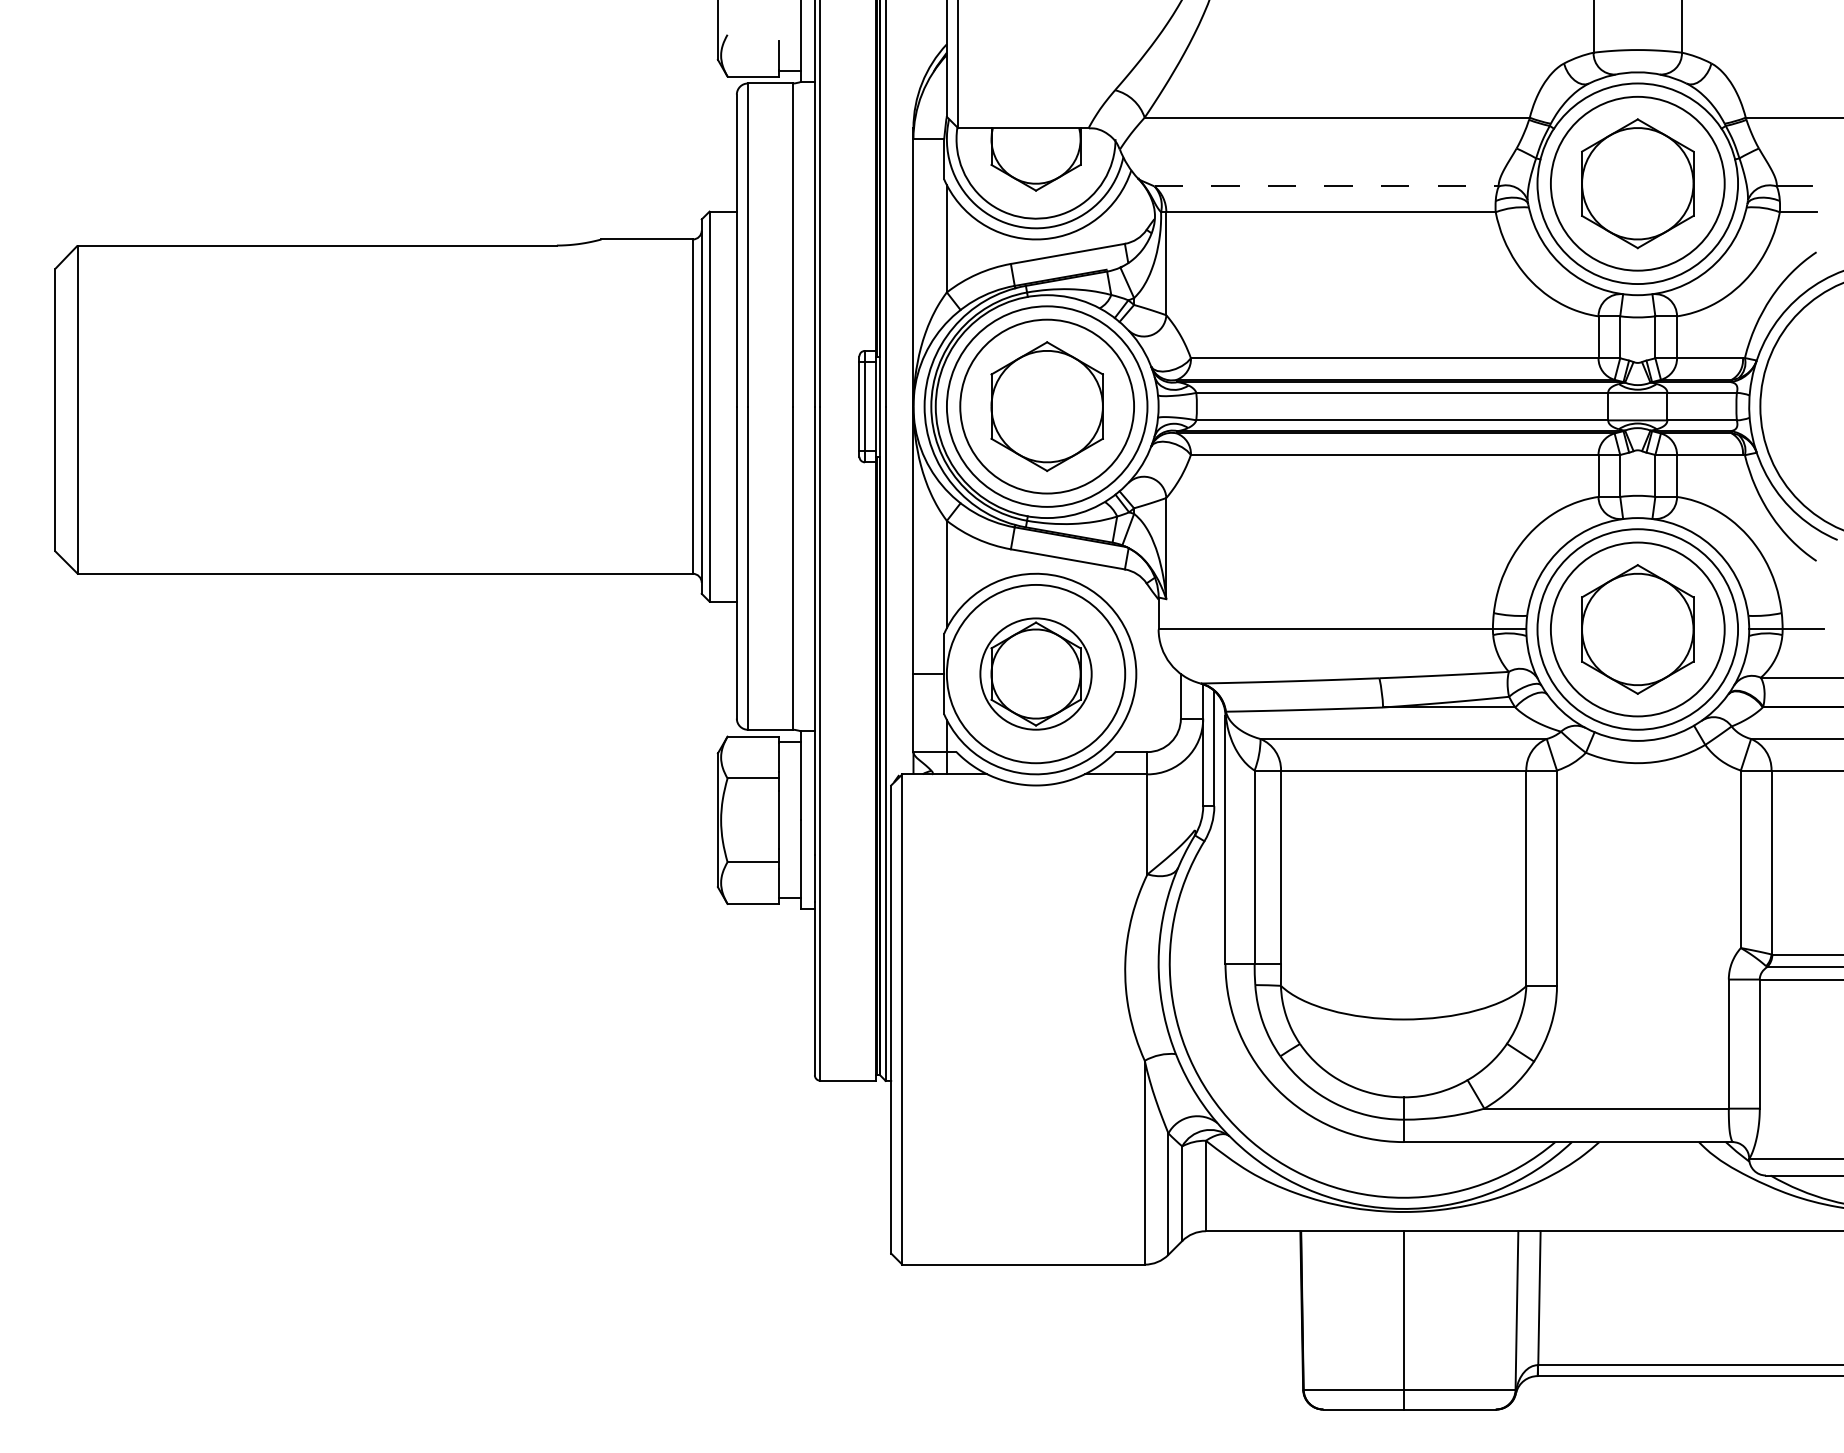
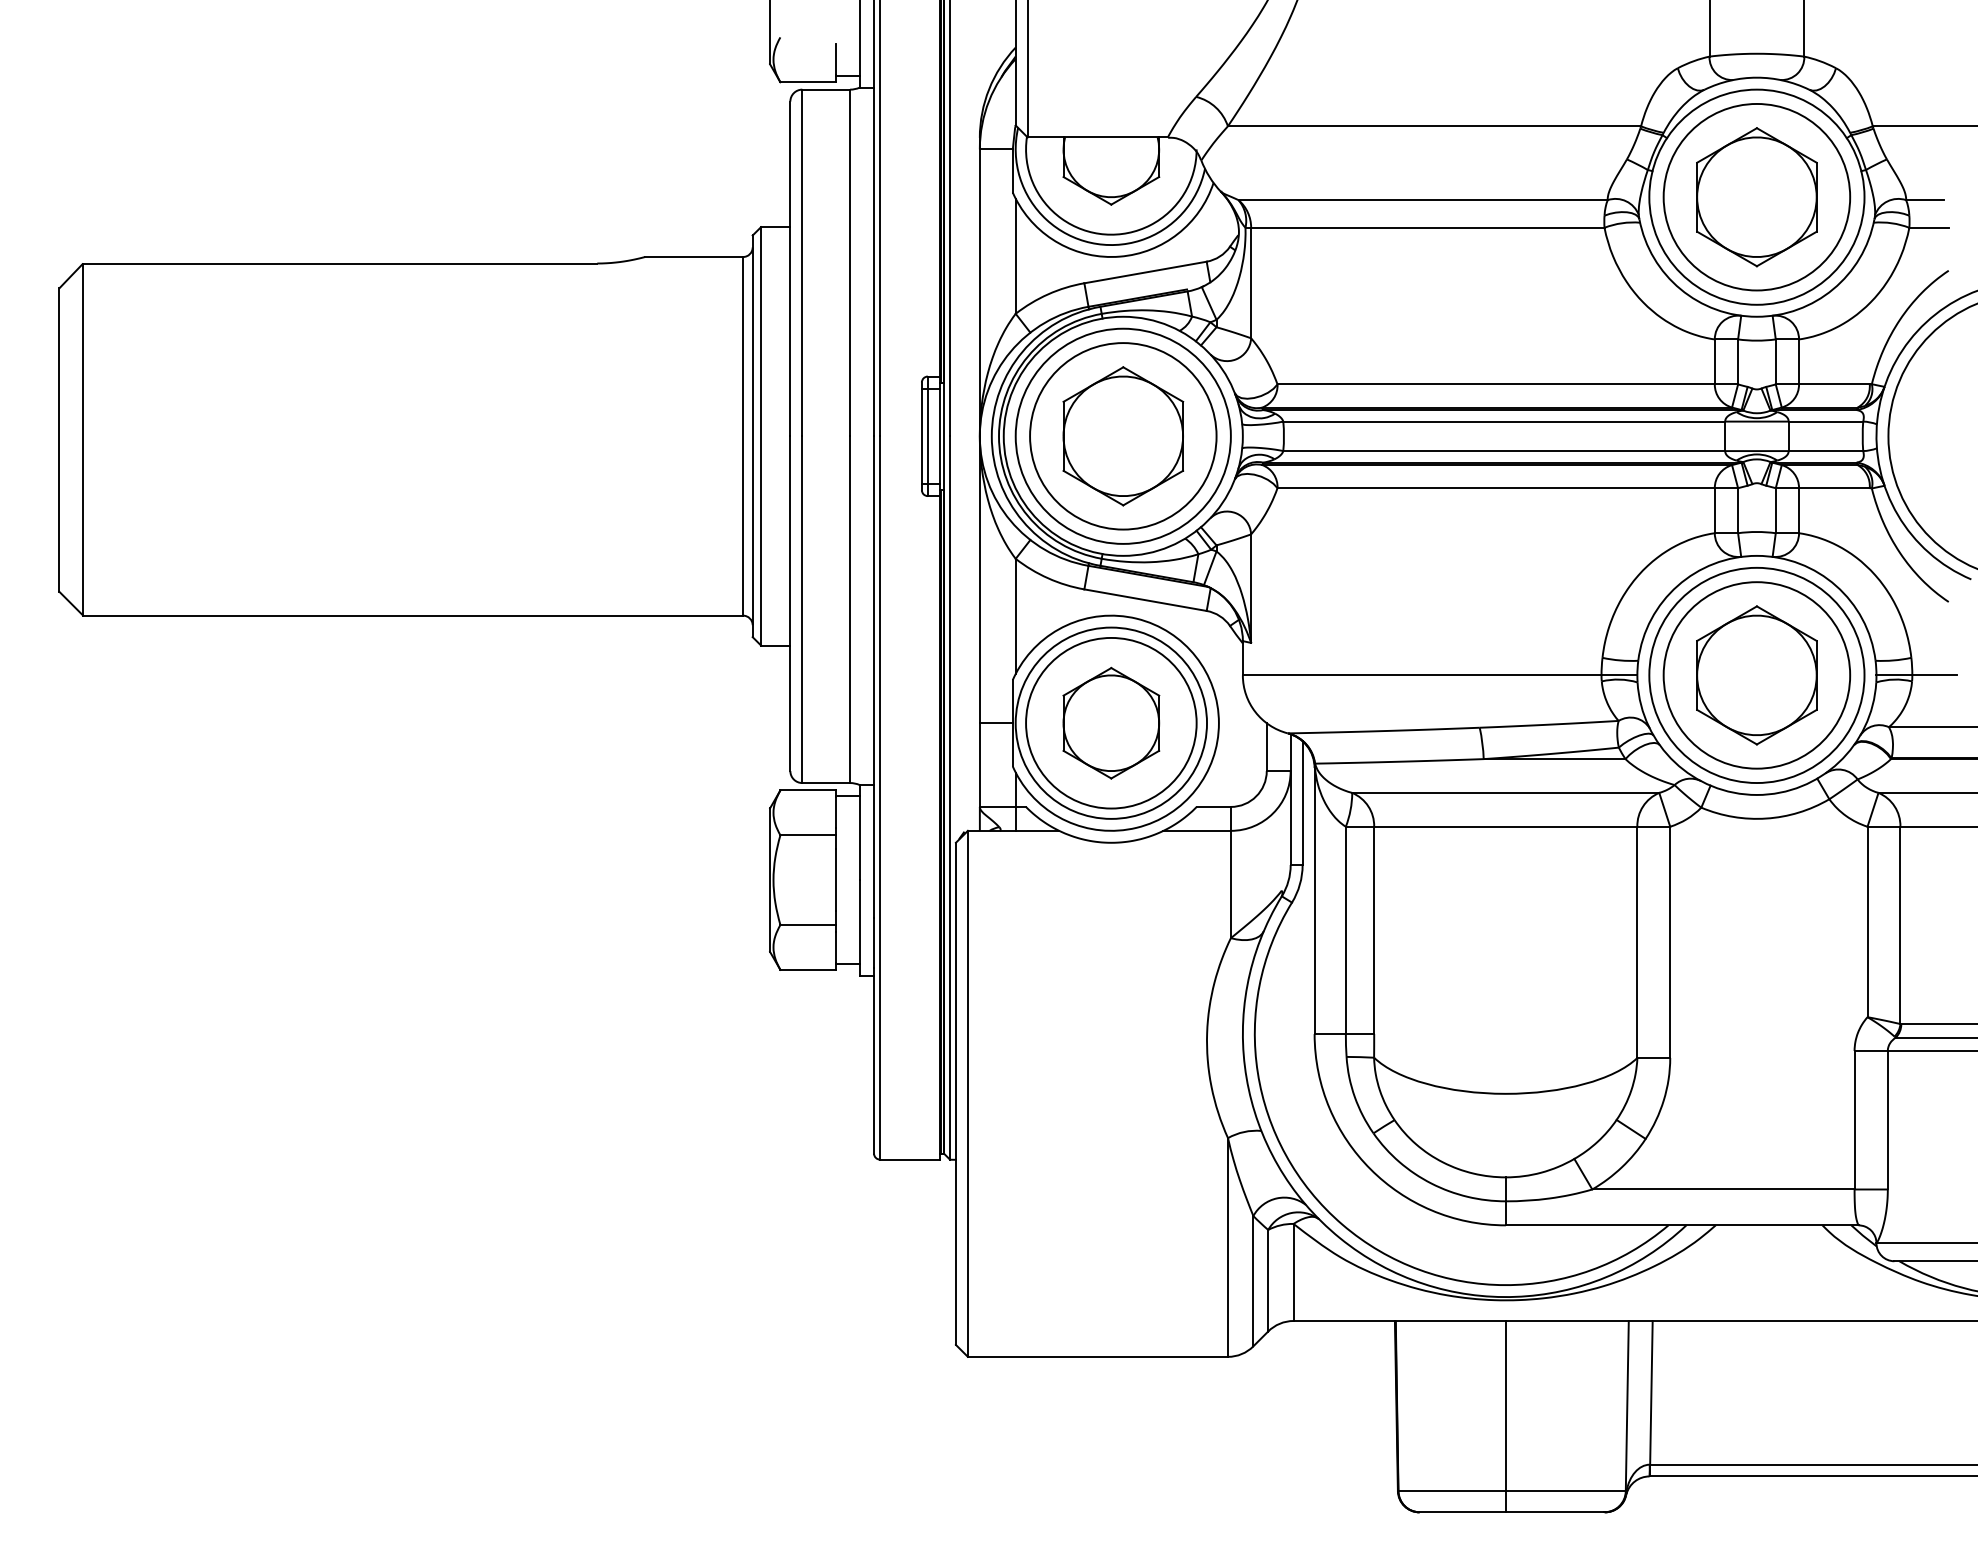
line: (1326, 186) -> (1423, 200), dashed -> solid
circle: (1036, 673) -> (1111, 722), size x1.43

